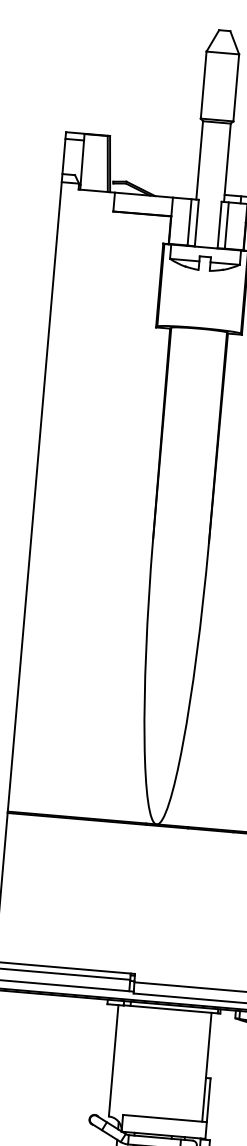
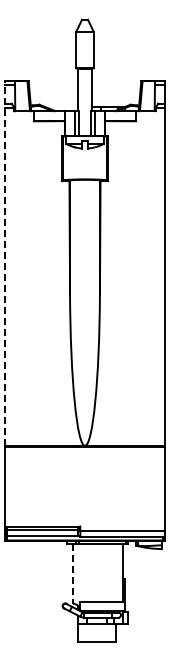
line: (37, 471) -> (5, 263), solid -> dashed
line: (113, 1060) -> (72, 573), solid -> dashed

